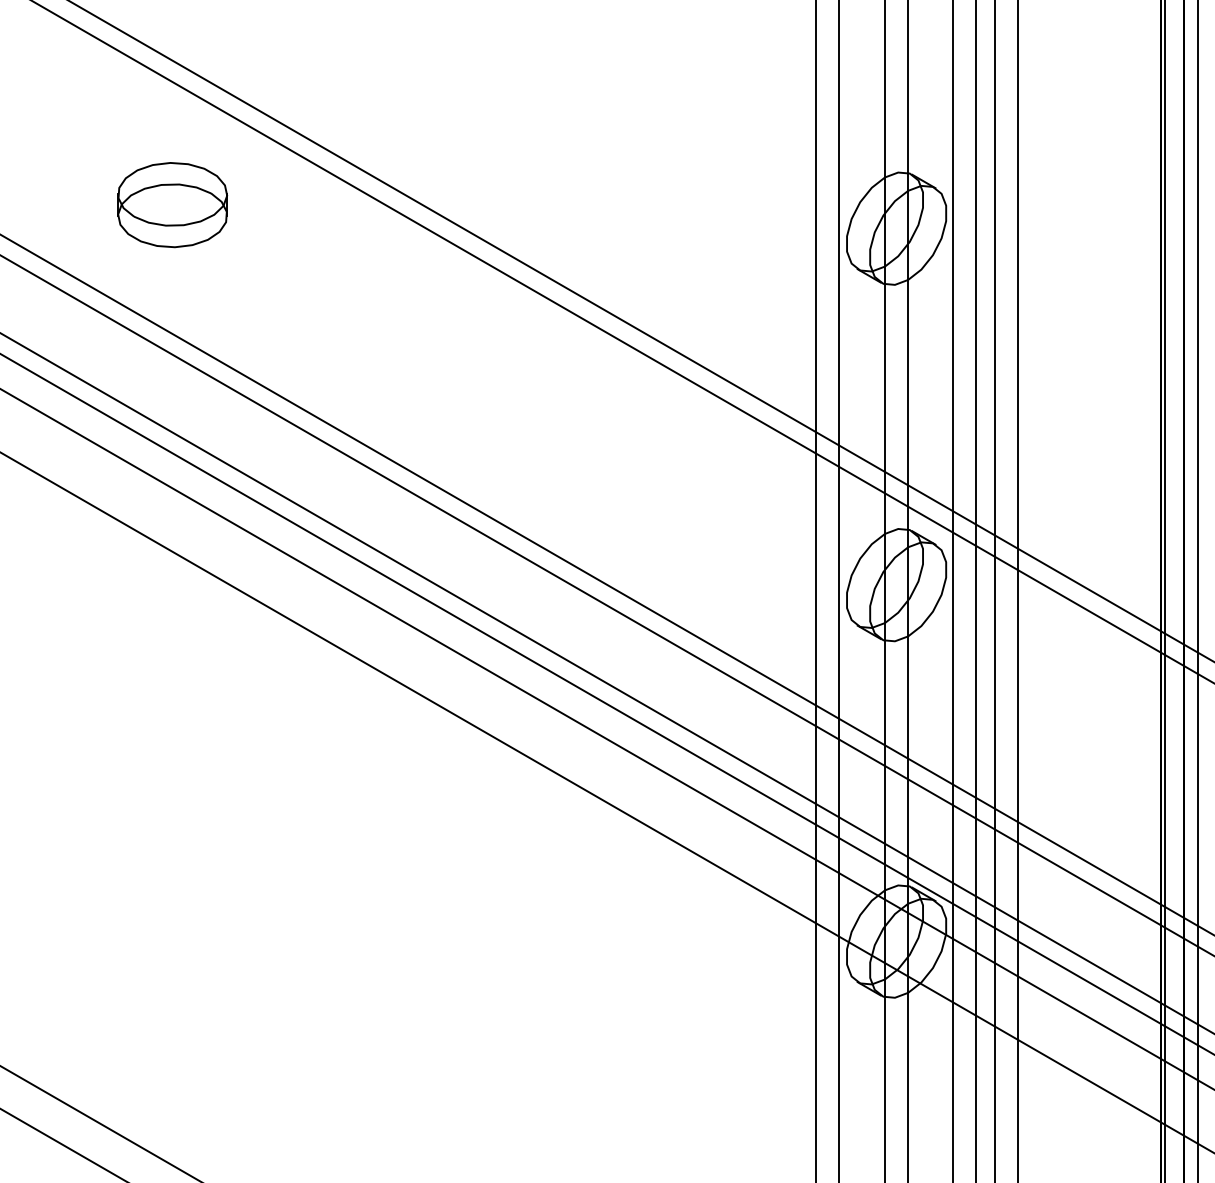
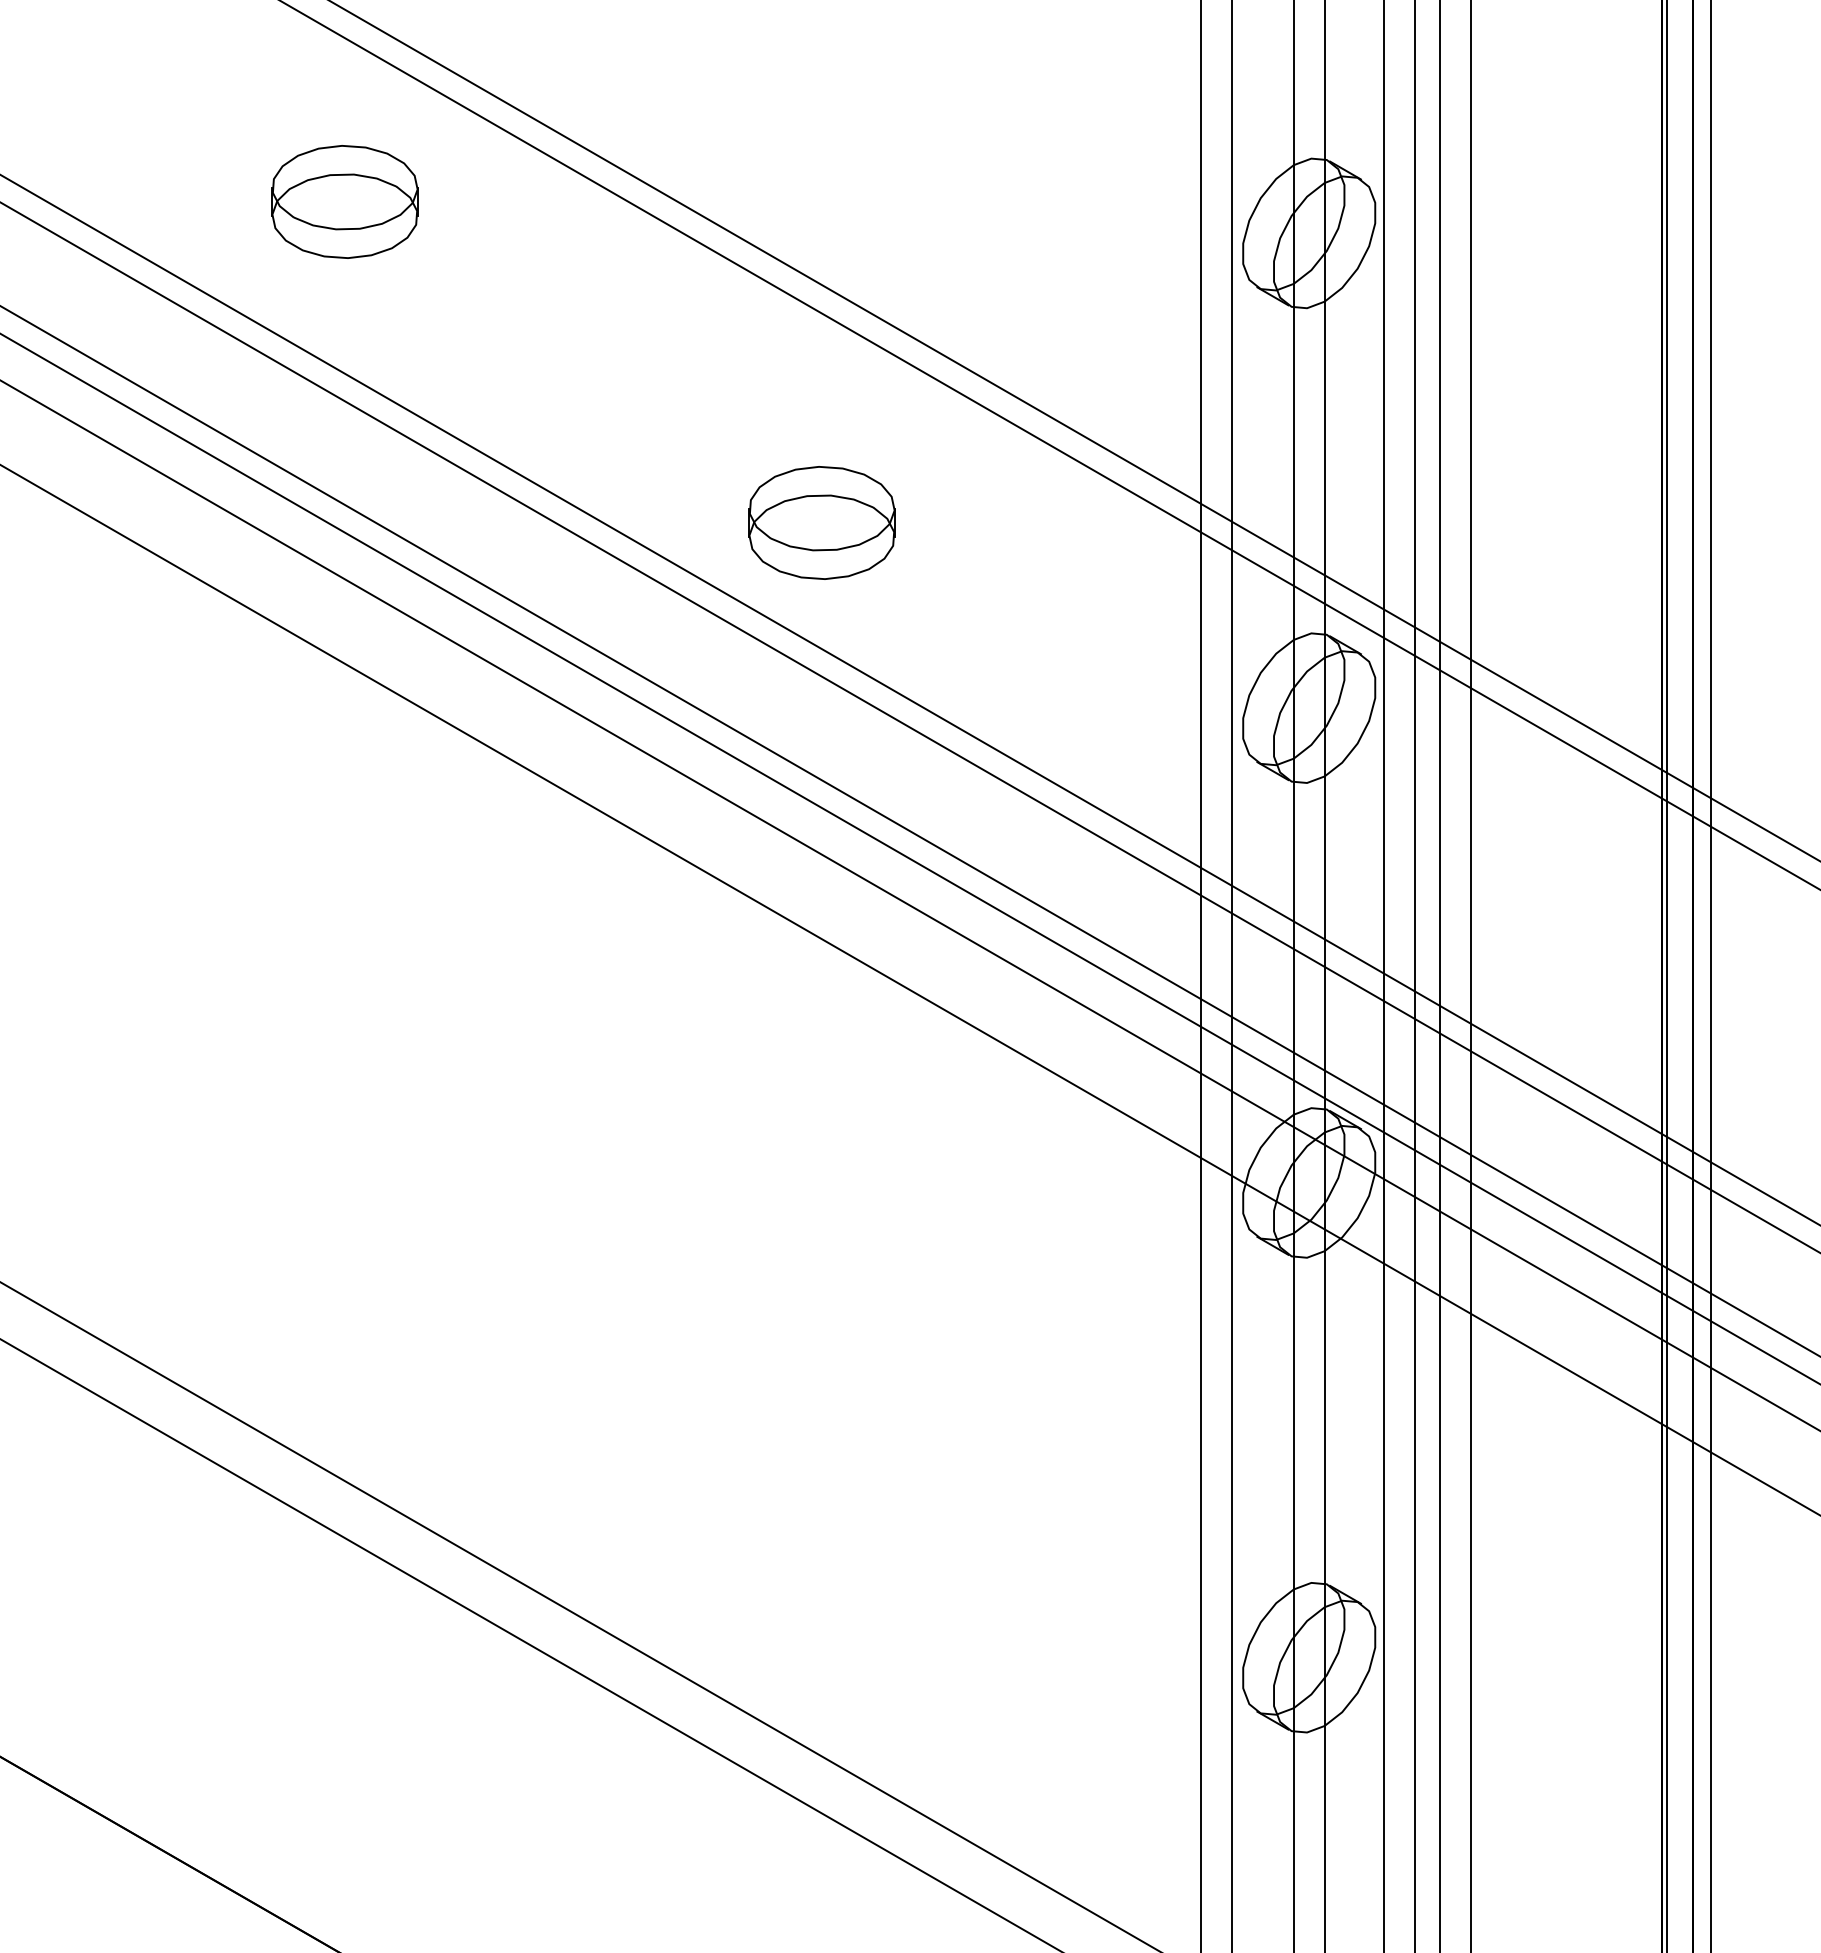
part: (530, 445) -> (821, 522), added

